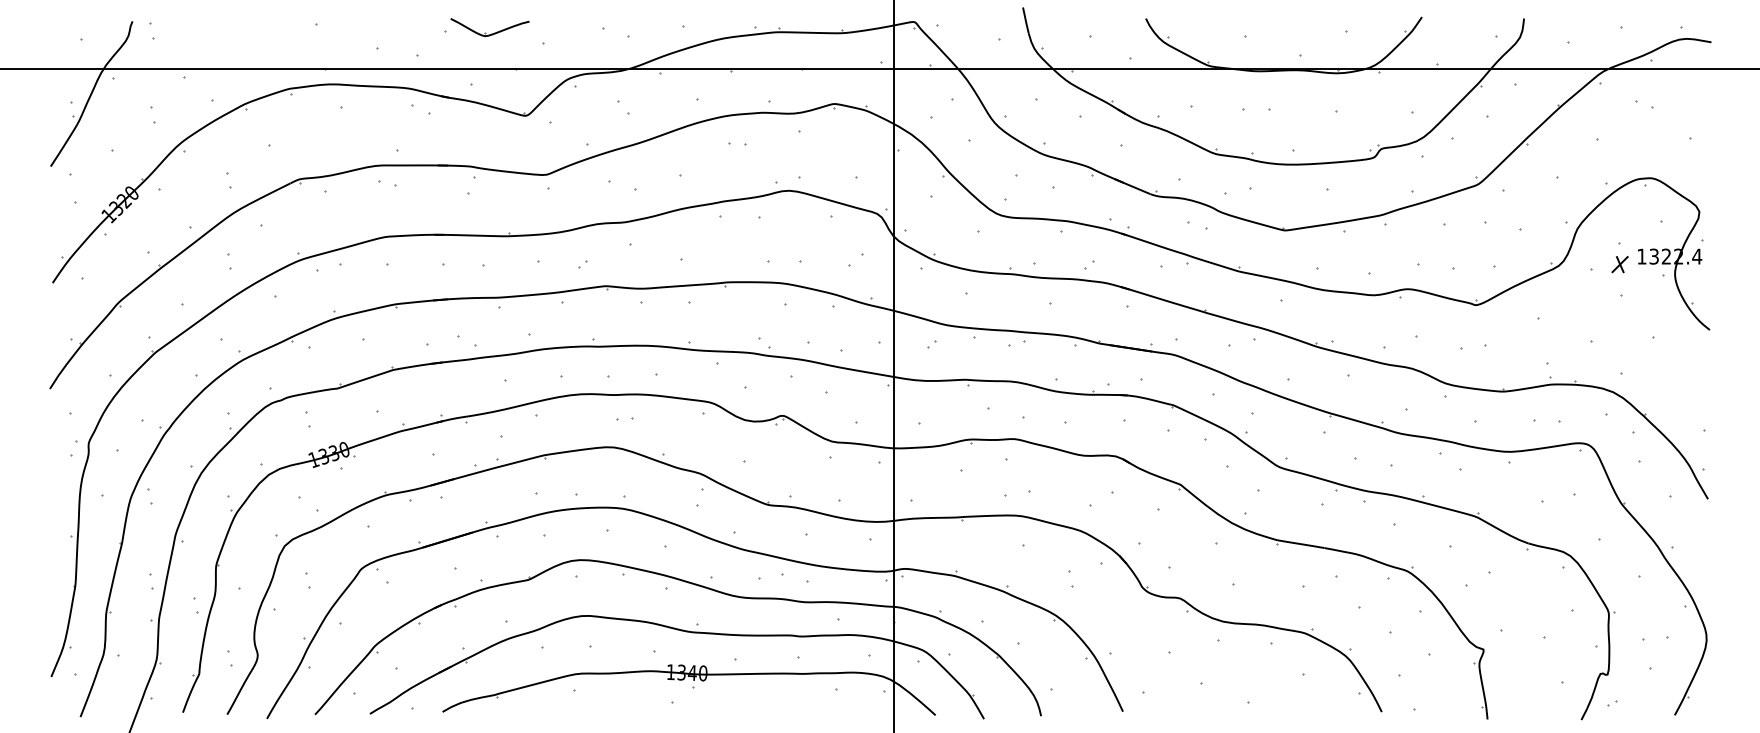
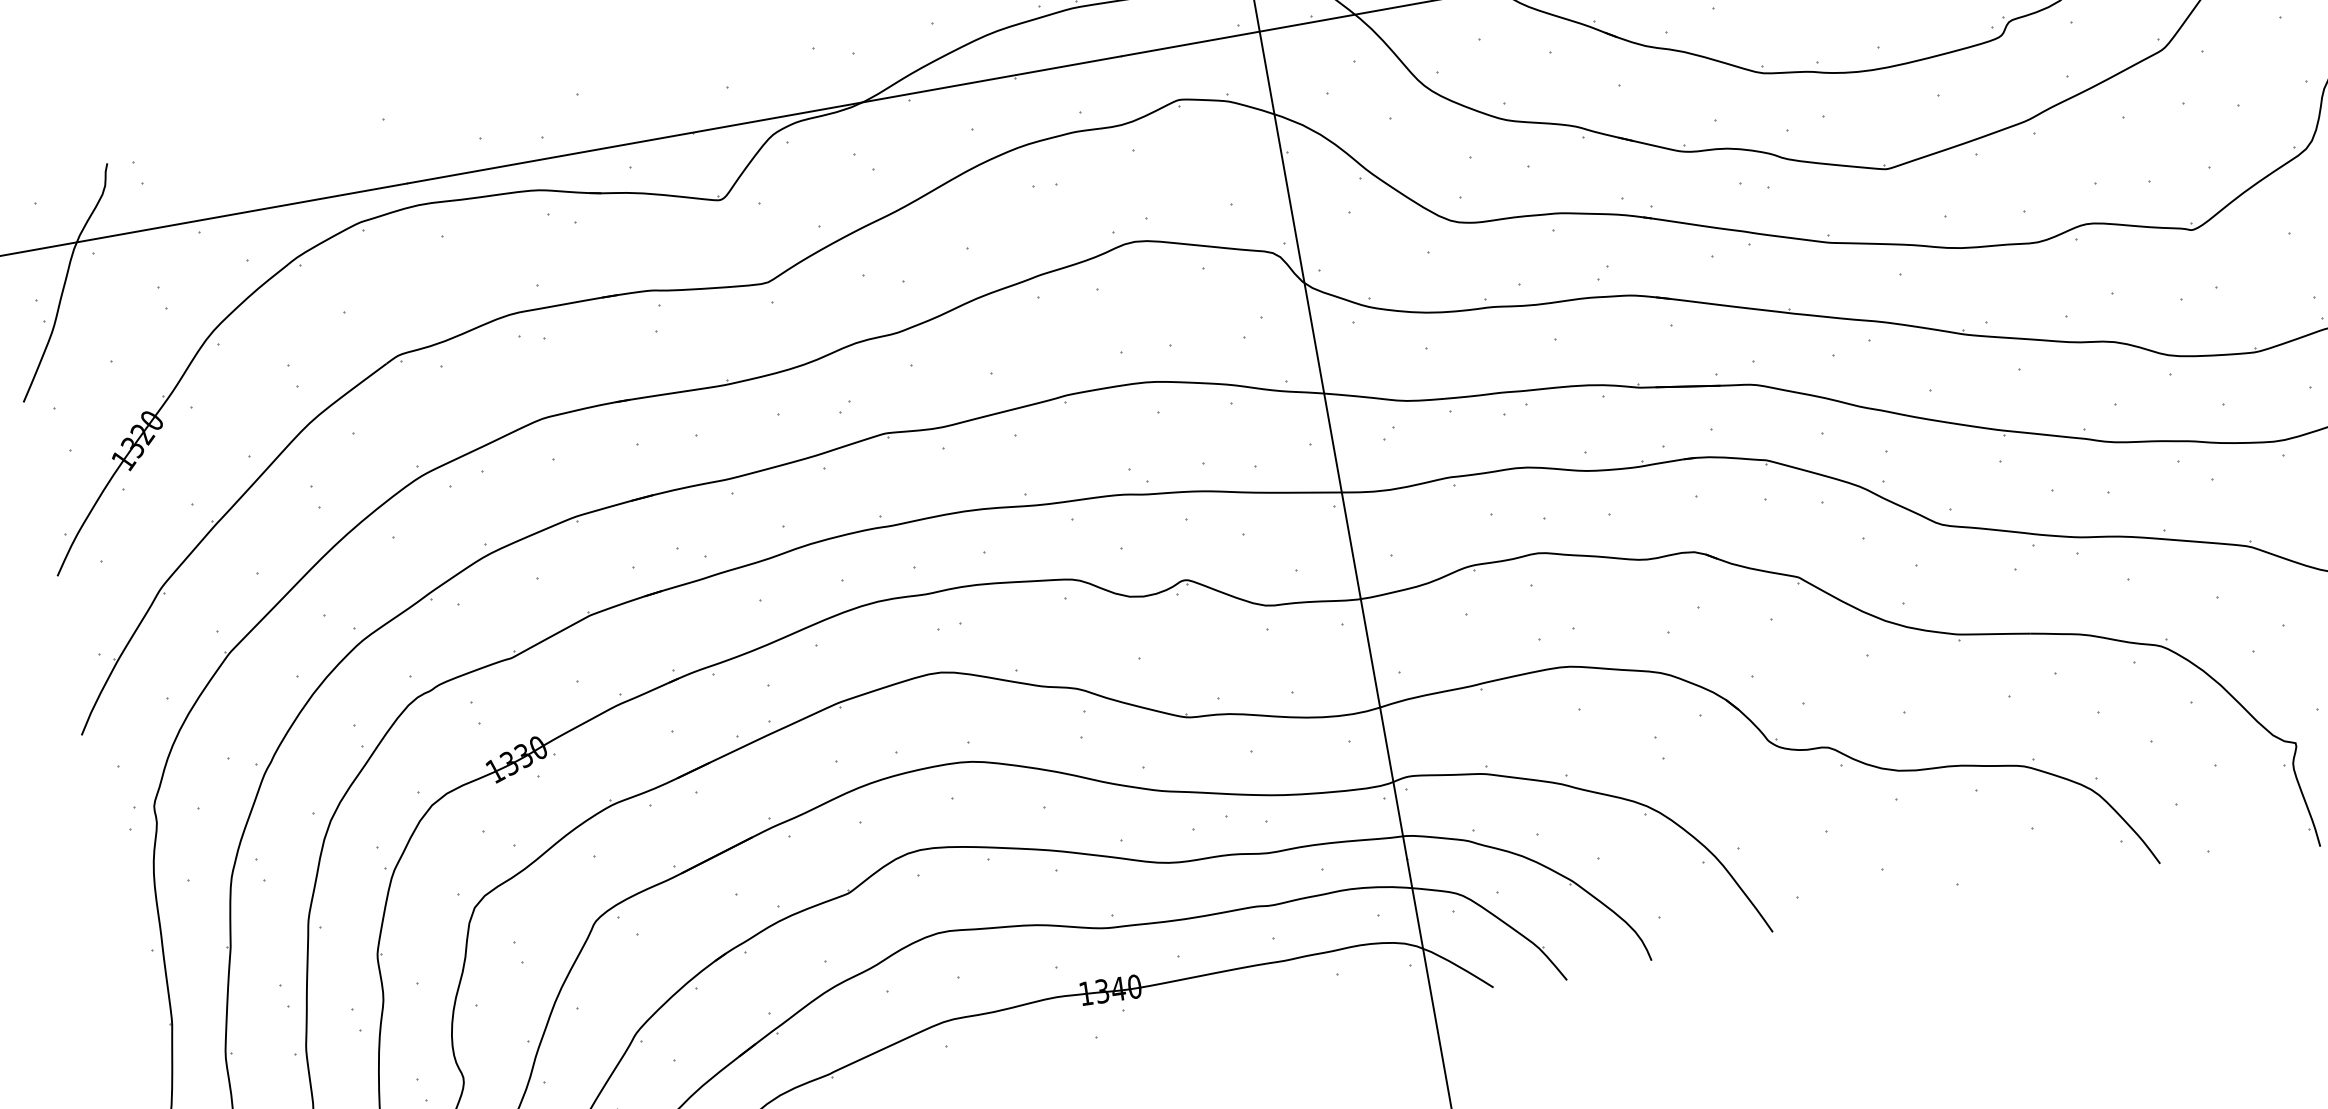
part: (491, 33) -> (647, 85), removed

